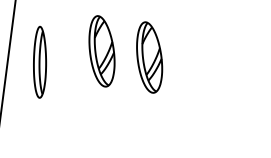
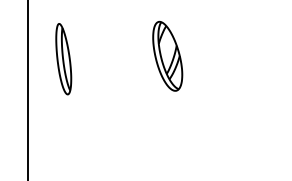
part: (101, 50) -> (119, 55), removed
part: (39, 62) -> (63, 59), moved

